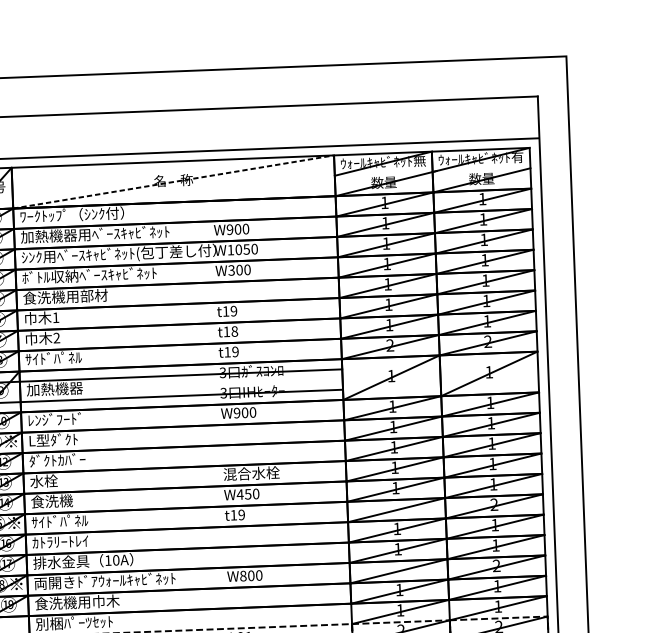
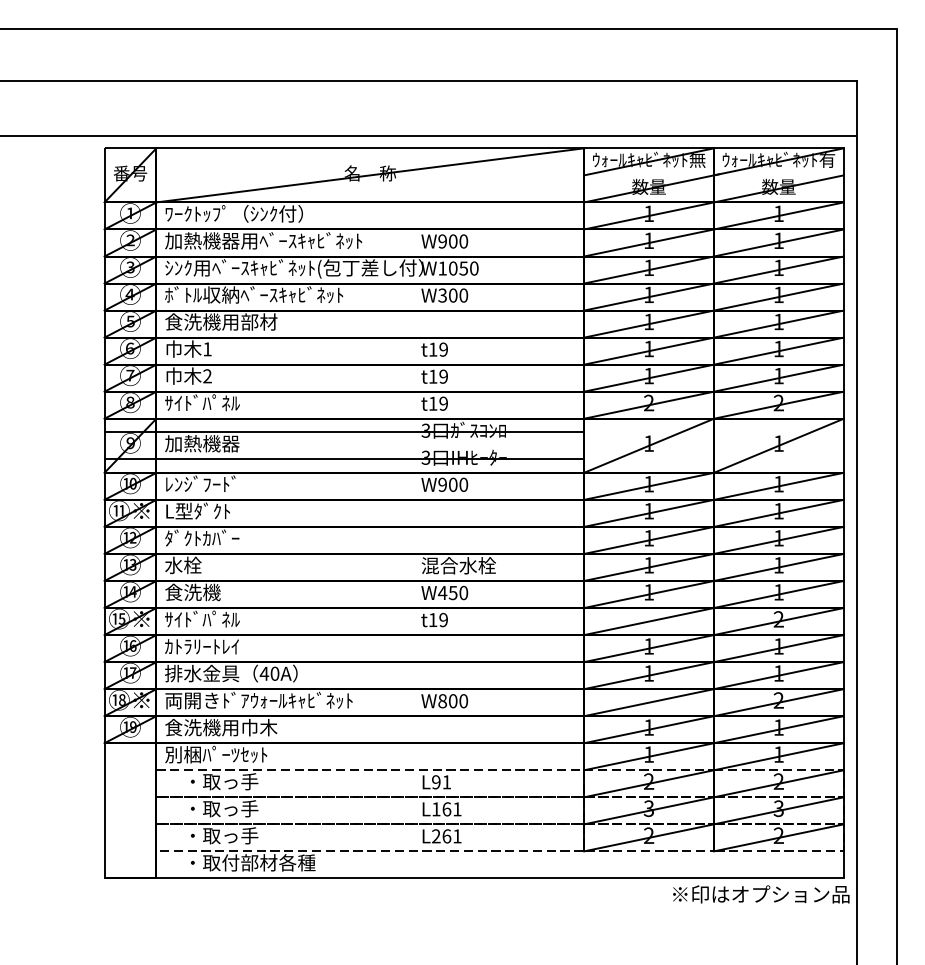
line: (173, 182) -> (370, 175), dashed -> solid
text: (234, 331) -> (443, 376), t18 -> t19
text: (108, 560) -> (264, 673), 10A -> 40A

